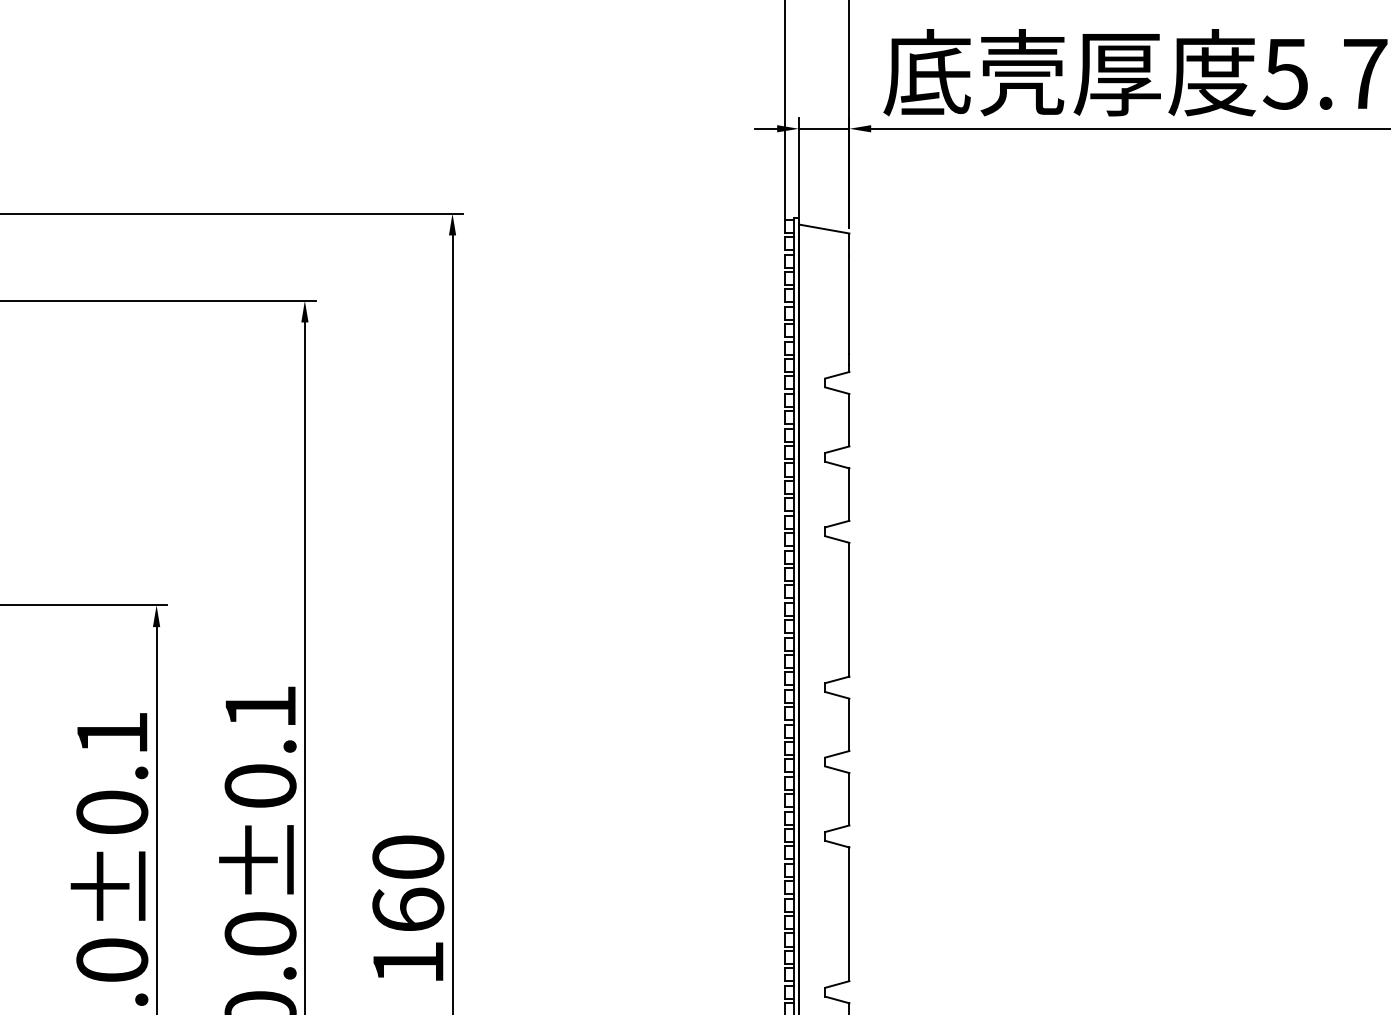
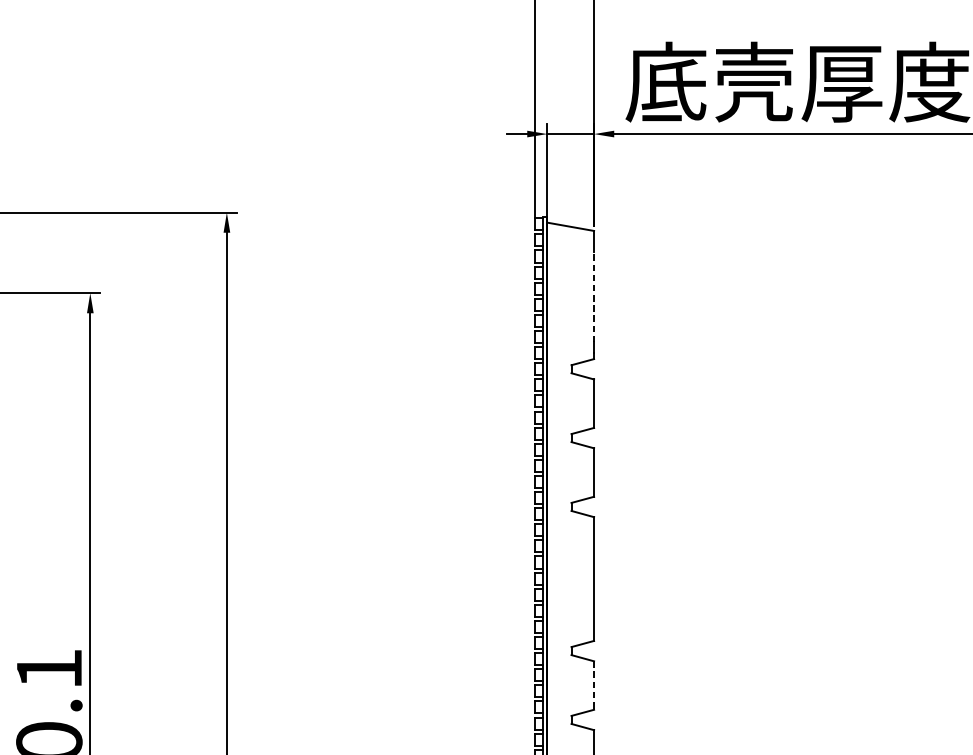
line: (849, 305) -> (594, 297), solid -> dashed
line: (849, 725) -> (594, 686), solid -> dashed

